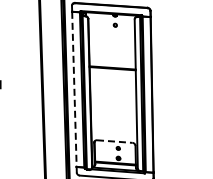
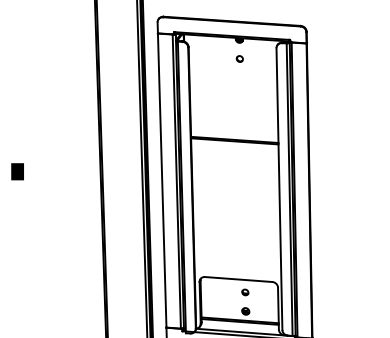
line: (74, 89) -> (162, 180), dashed -> solid
line: (114, 141) -> (238, 279), dashed -> solid

